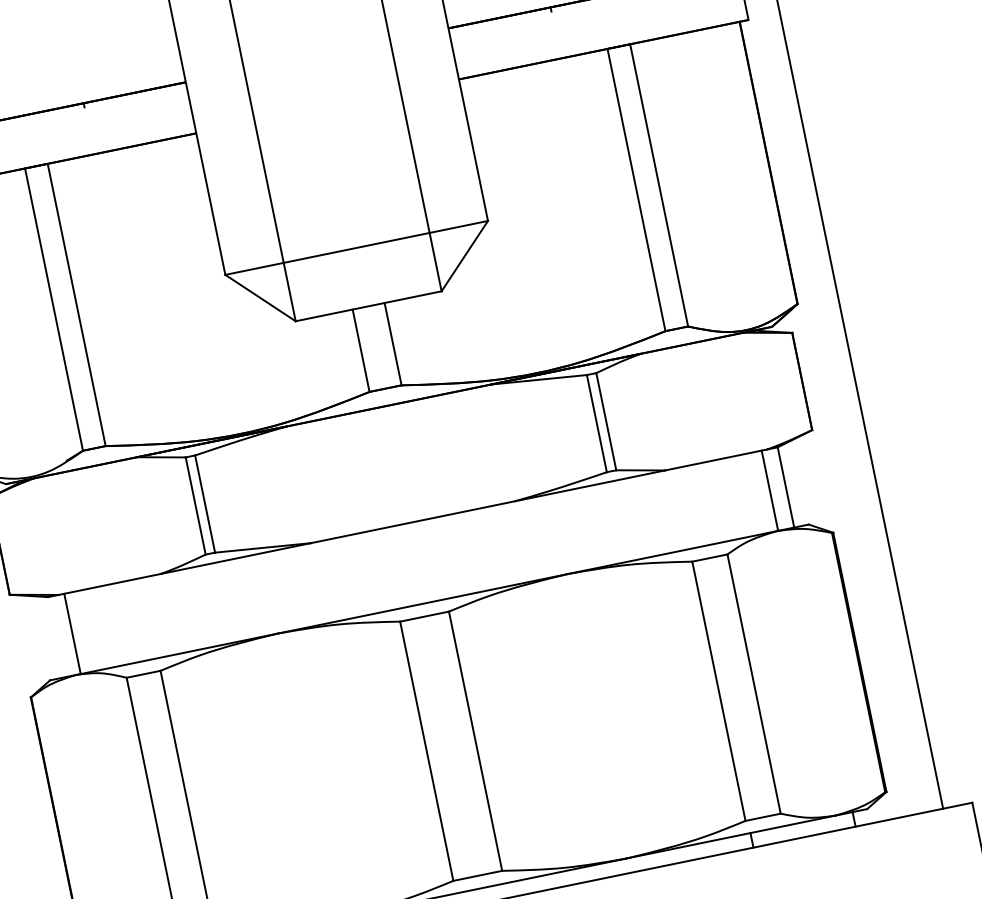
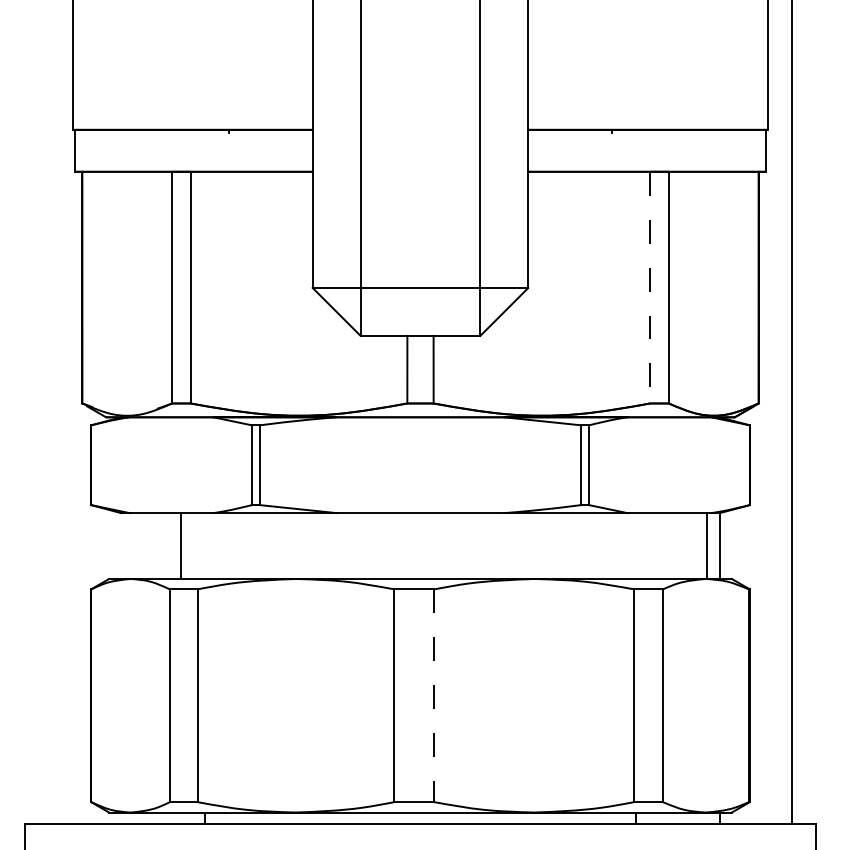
line: (636, 189) -> (650, 287), solid -> dashed
line: (72, 633) -> (181, 545), moved
line: (475, 742) -> (434, 696), solid -> dashed

